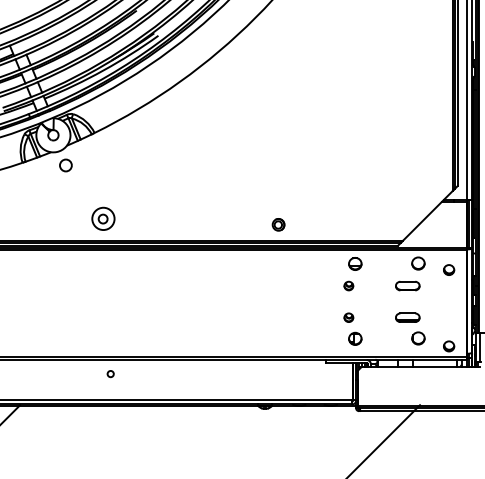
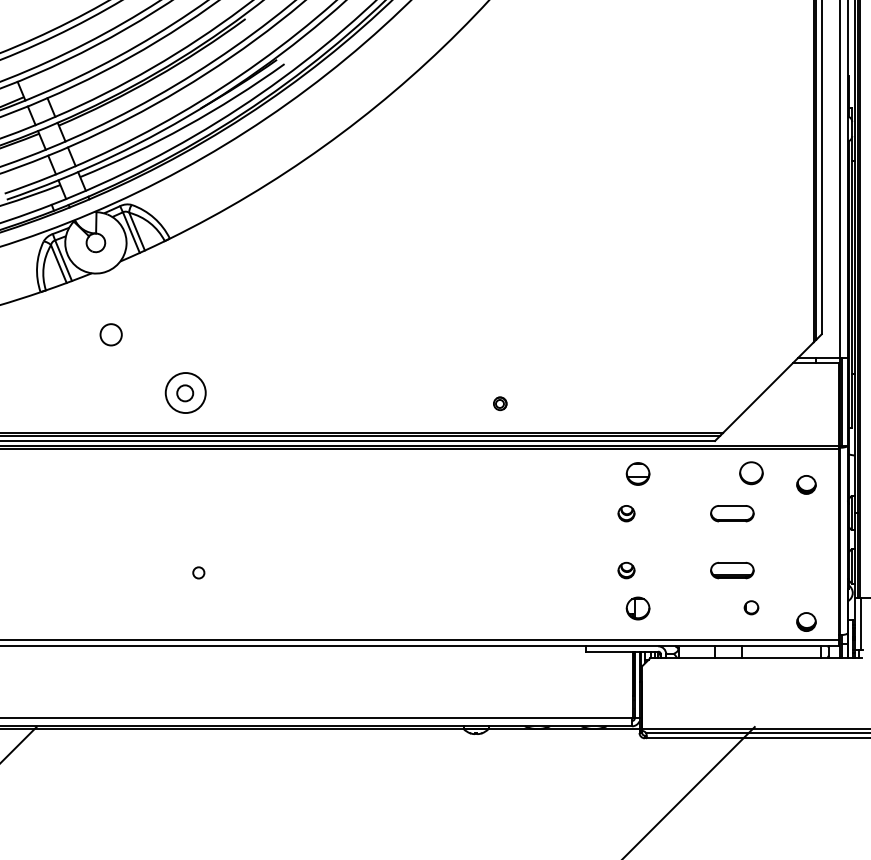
circle: (65, 165) -> (110, 334), moved
part: (278, 224) -> (500, 403), size x0.6
part: (418, 338) -> (751, 607), size x0.6
circle: (110, 374) -> (198, 573), moved

